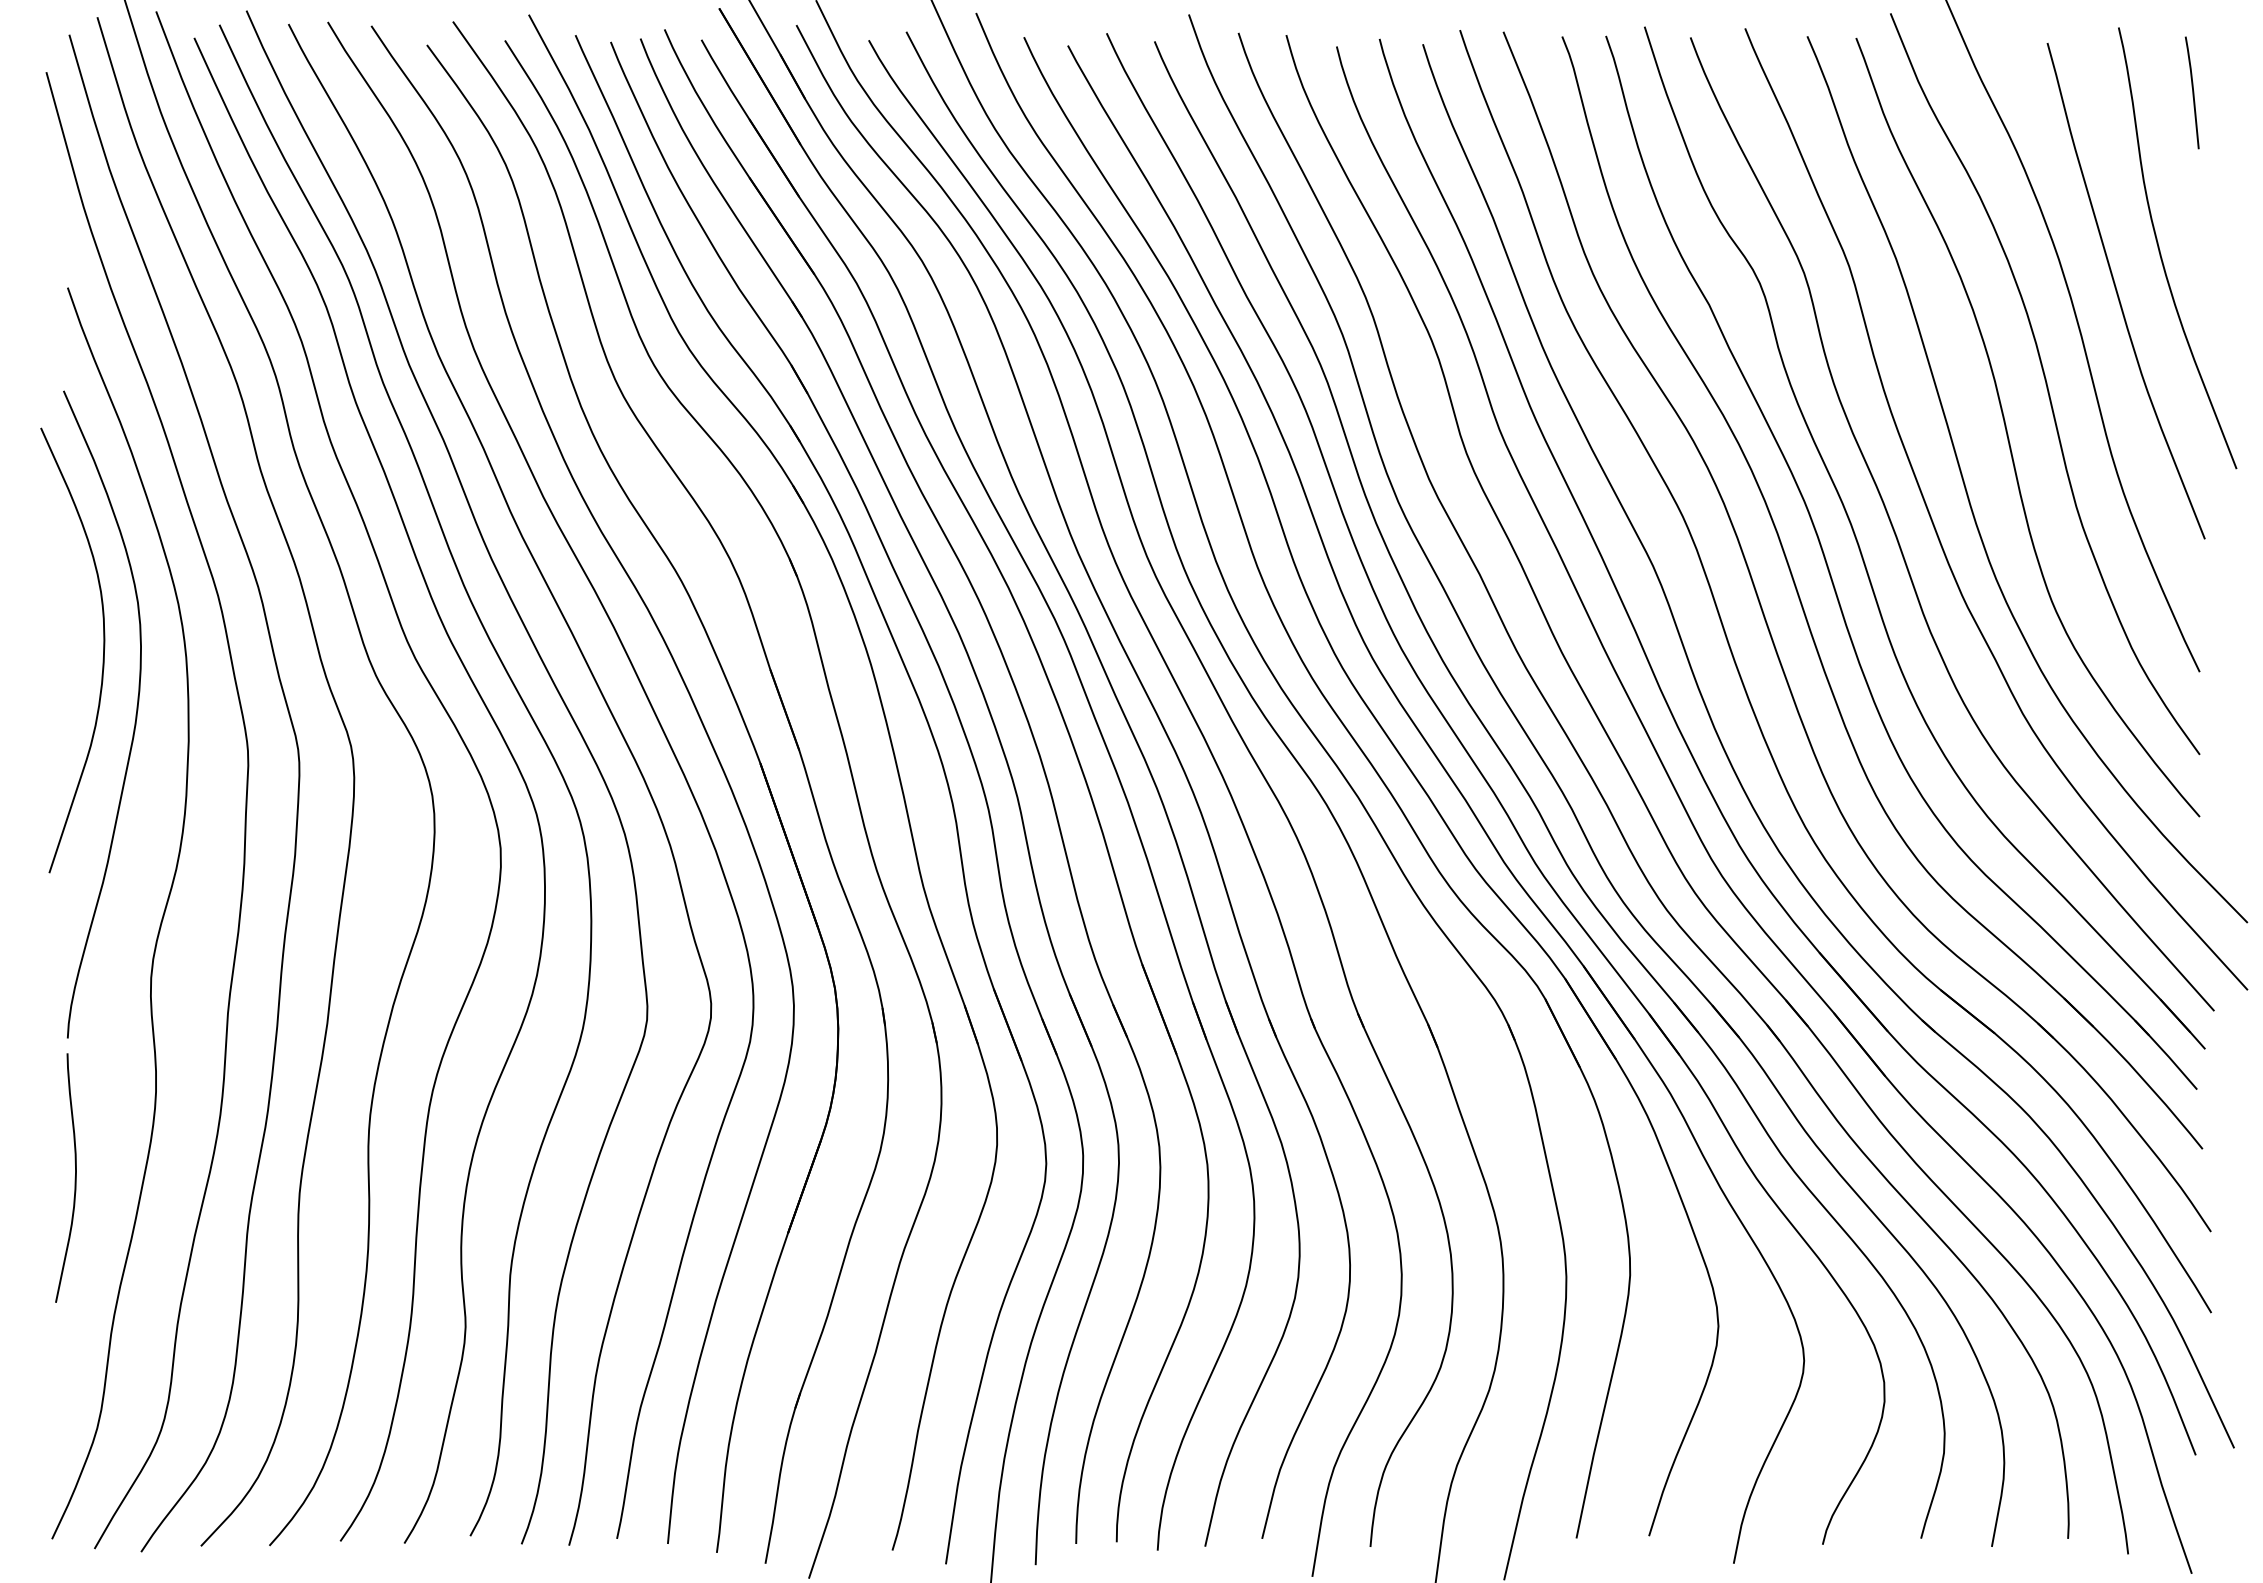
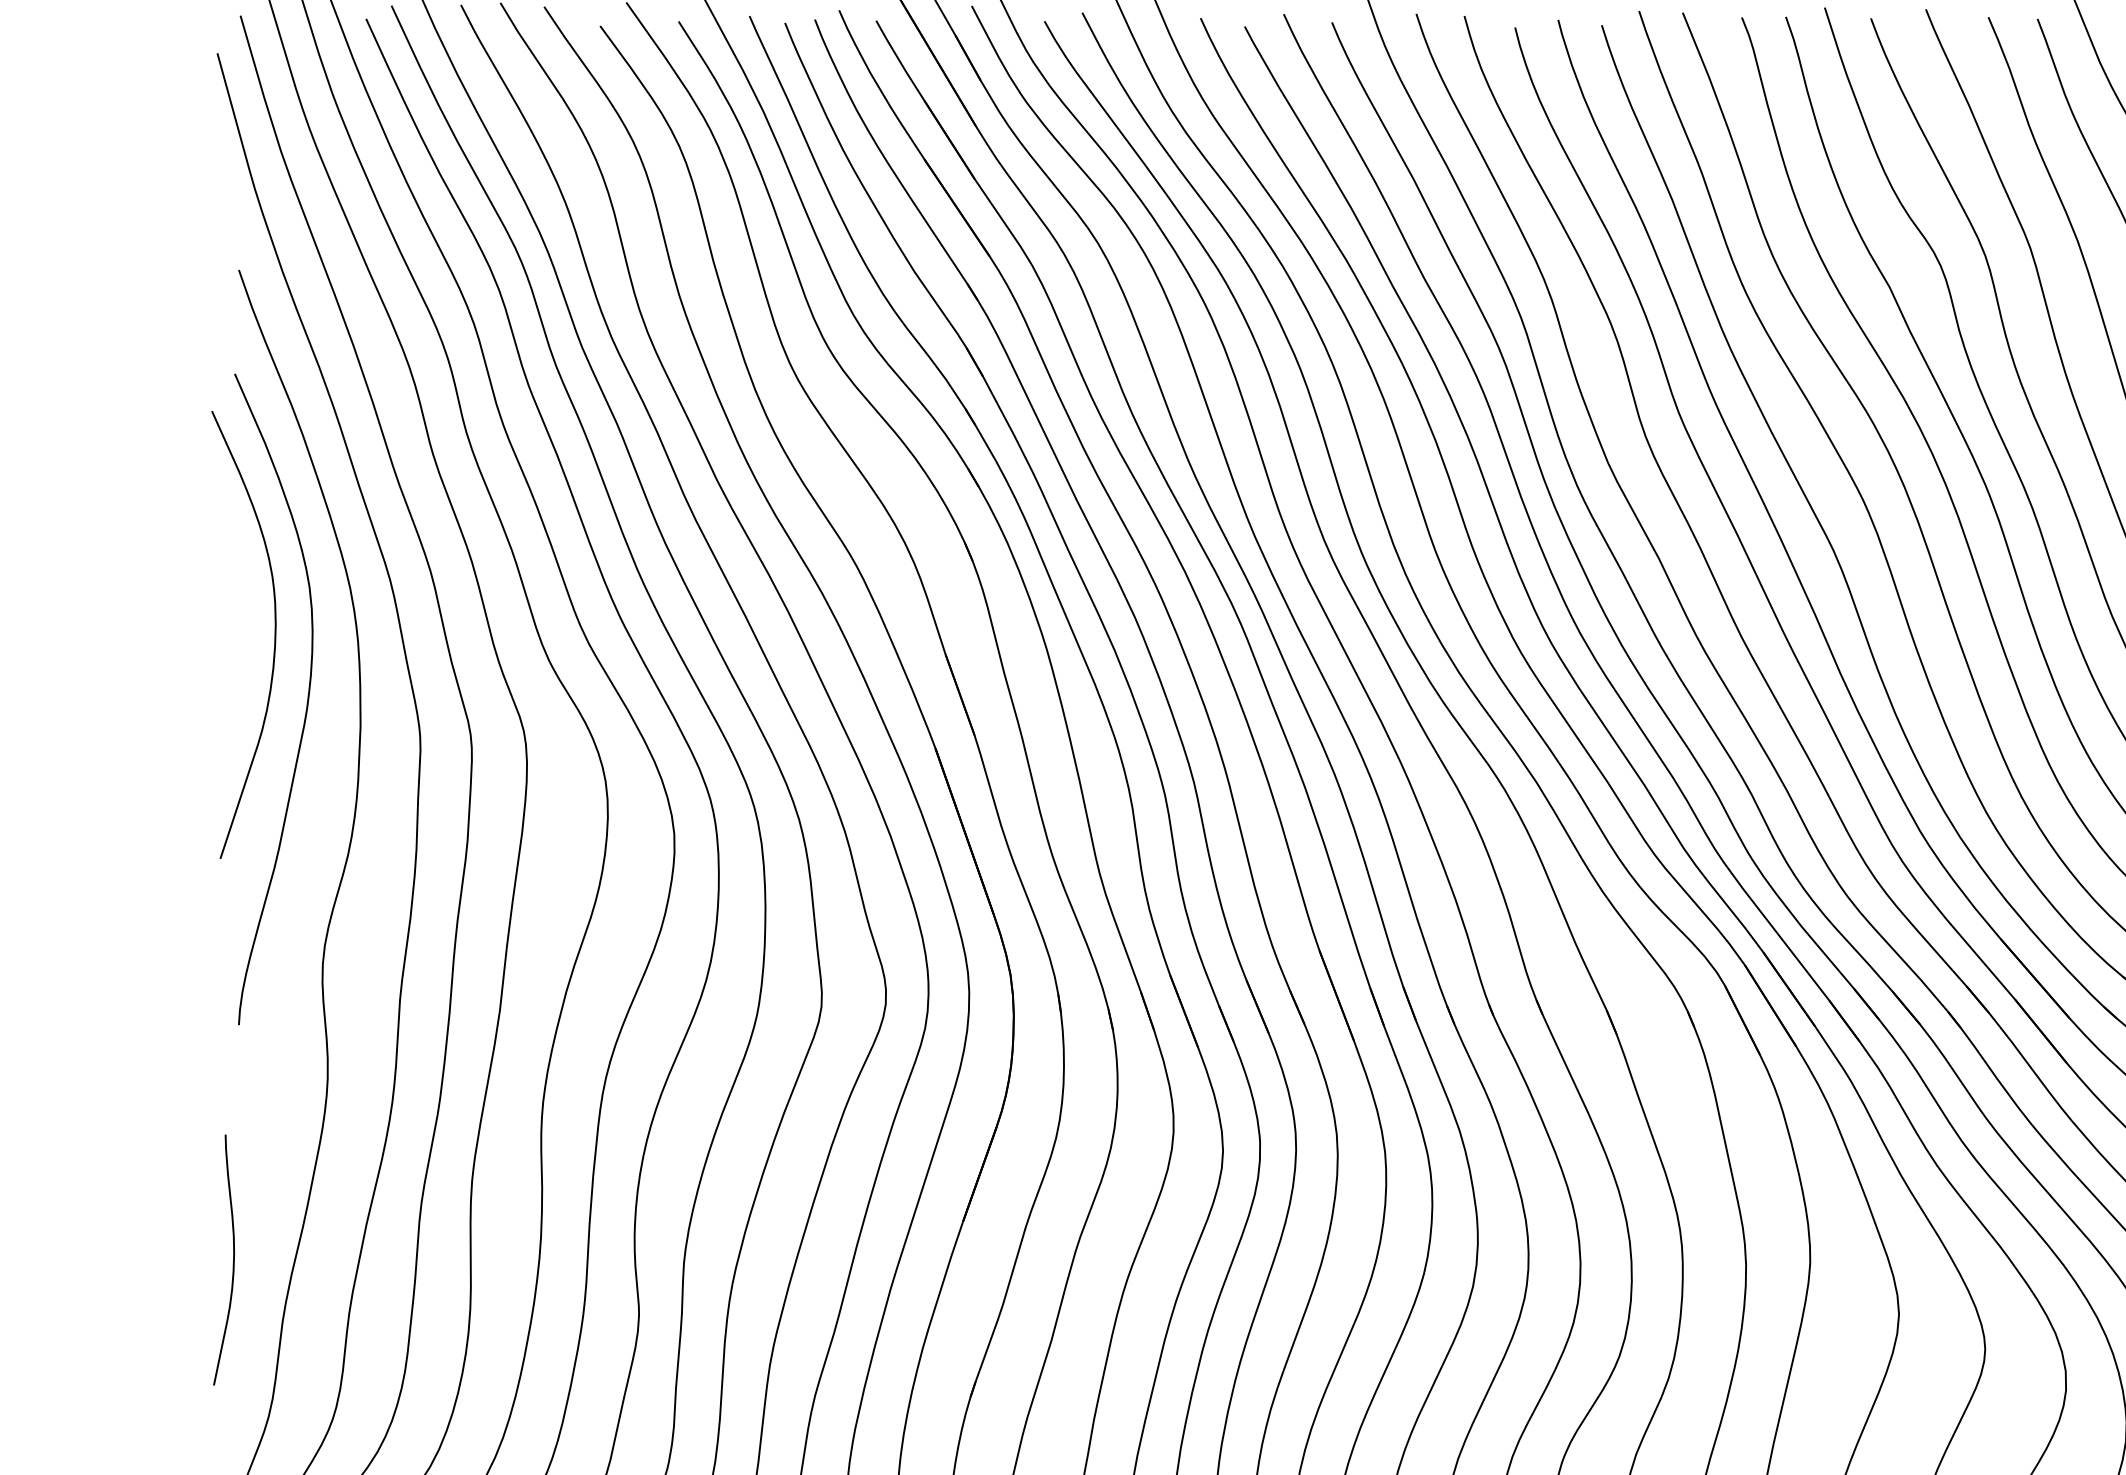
curve: (74, 1177) -> (232, 1259), moved

